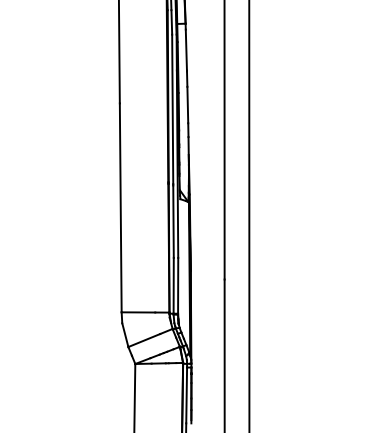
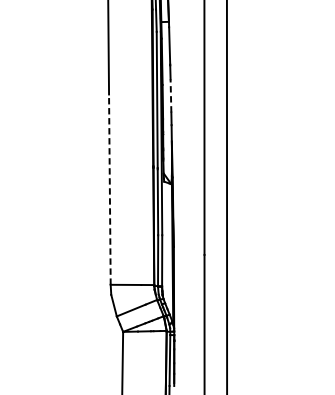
line: (187, 104) -> (170, 95), solid -> dashed
line: (120, 207) -> (109, 189), solid -> dashed

